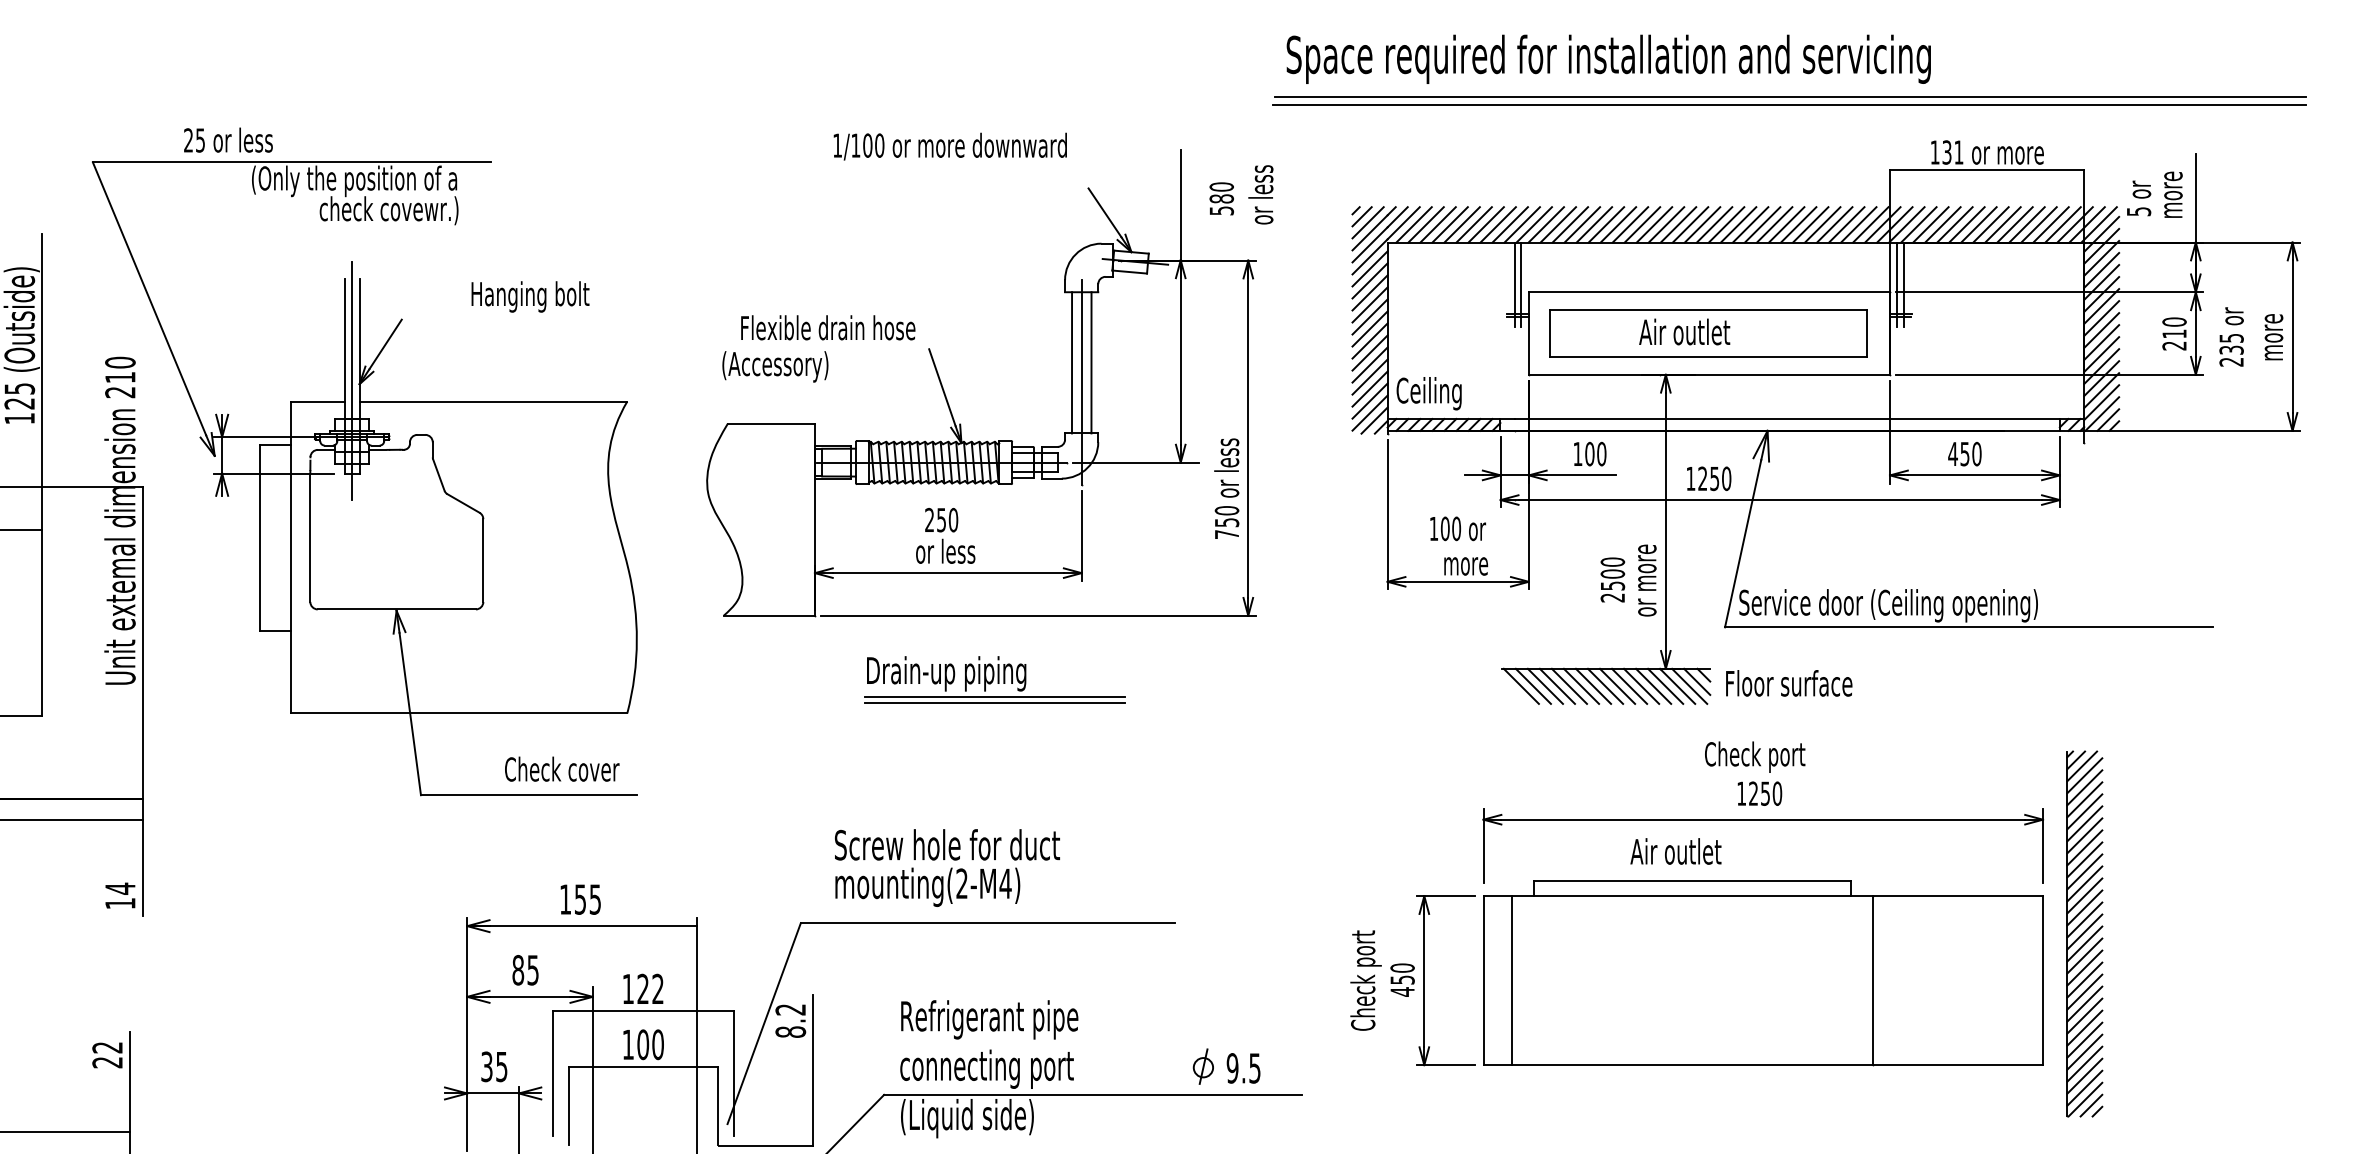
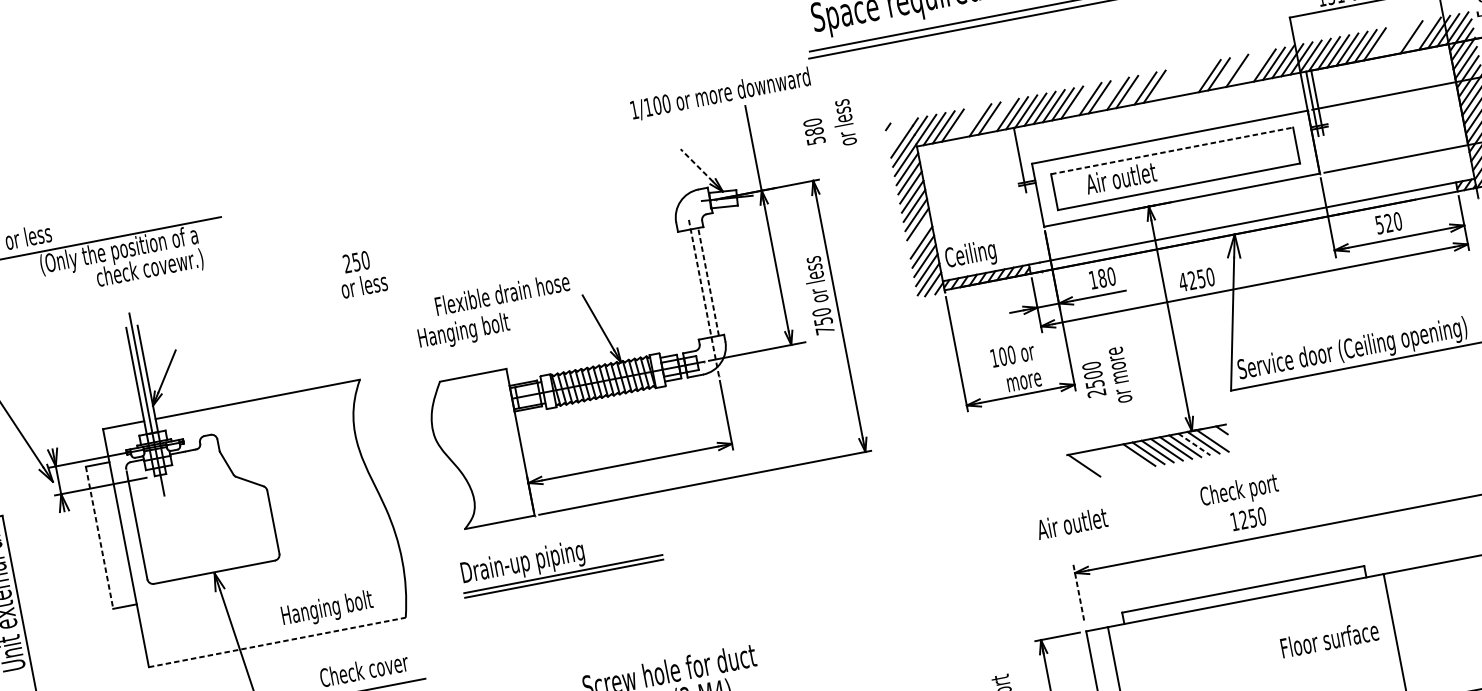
text: (949, 146) -> (719, 94), moved
text: (1241, 194) -> (828, 125), moved
line: (1104, 212) -> (696, 165), solid -> dashed
line: (1361, 216) -> (893, 130), removed
line: (1367, 222) -> (898, 134), removed
line: (1449, 224) -> (961, 123), removed
line: (1461, 224) -> (970, 121), removed
line: (1497, 224) -> (998, 116), removed
line: (1606, 224) -> (1081, 100), removed
line: (1642, 224) -> (1108, 95), removed
line: (1678, 224) -> (1136, 90), removed
line: (1714, 224) -> (1163, 84), removed
line: (1726, 224) -> (1172, 82), removed
line: (1738, 224) -> (1182, 81), removed
line: (1750, 224) -> (1191, 79), removed
line: (1762, 224) -> (1200, 77), removed
line: (1798, 224) -> (1227, 72), removed
line: (1822, 224) -> (1246, 68), removed
line: (1834, 224) -> (1255, 67), removed
line: (2002, 224) -> (1383, 42), removed
line: (2014, 224) -> (1392, 40), removed
line: (2026, 224) -> (1401, 38), removed
line: (2050, 224) -> (1420, 35), removed
line: (1521, 284) -> (1025, 158), removed
text: (530, 296) -> (327, 609), moved
line: (1708, 310) -> (1171, 151), solid -> dashed
text: (1684, 331) -> (1120, 177), moved
line: (1369, 352) -> (919, 233), removed
line: (1071, 362) -> (693, 284), removed
line: (1091, 362) -> (708, 281), solid -> dashed
text: (770, 366) -> (464, 331), (Accessory) -> Hanging bolt
line: (1081, 382) -> (703, 298), solid -> dashed
text: (1589, 453) -> (1102, 277), 100 -> 180
text: (1958, 453) -> (1383, 223), 450 -> 520
text: (1690, 478) -> (1182, 282), 1250 -> 4250
text: (1226, 488) -> (818, 295), moved
text: (945, 535) -> (361, 273), moved
line: (260, 538) -> (100, 538), solid -> dashed
text: (1628, 580) -> (1106, 377), moved
part: (994, 679) -> (560, 561), moved
line: (1697, 681) -> (1218, 436), removed
text: (1789, 683) -> (1330, 639), moved
line: (1532, 685) -> (1092, 463), removed
line: (1544, 685) -> (1101, 461), removed
line: (1557, 685) -> (1111, 459), removed
line: (1569, 685) -> (1120, 457), removed
line: (1581, 685) -> (1130, 456), removed
line: (1665, 686) -> (1194, 444), solid -> dashed
line: (459, 713) -> (277, 642), solid -> dashed
text: (1755, 773) -> (1242, 504), moved
line: (1483, 846) -> (1078, 593), solid -> dashed
text: (1675, 851) -> (1071, 523), moved

